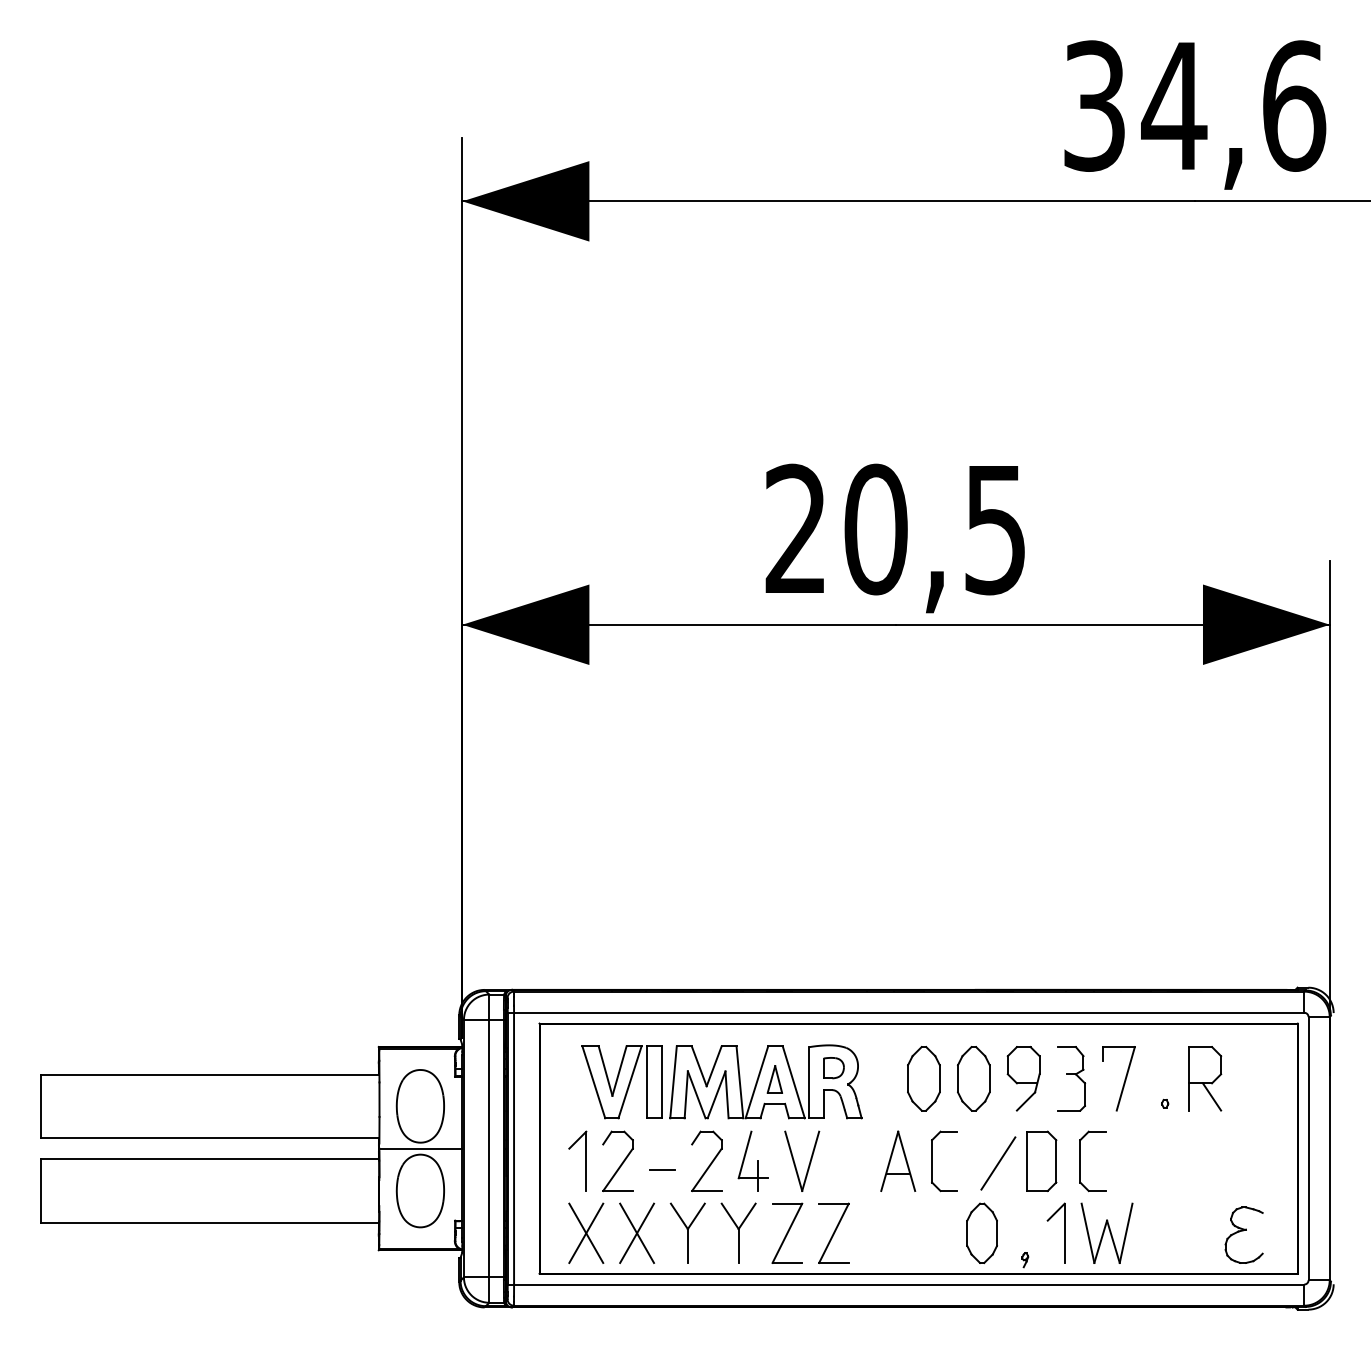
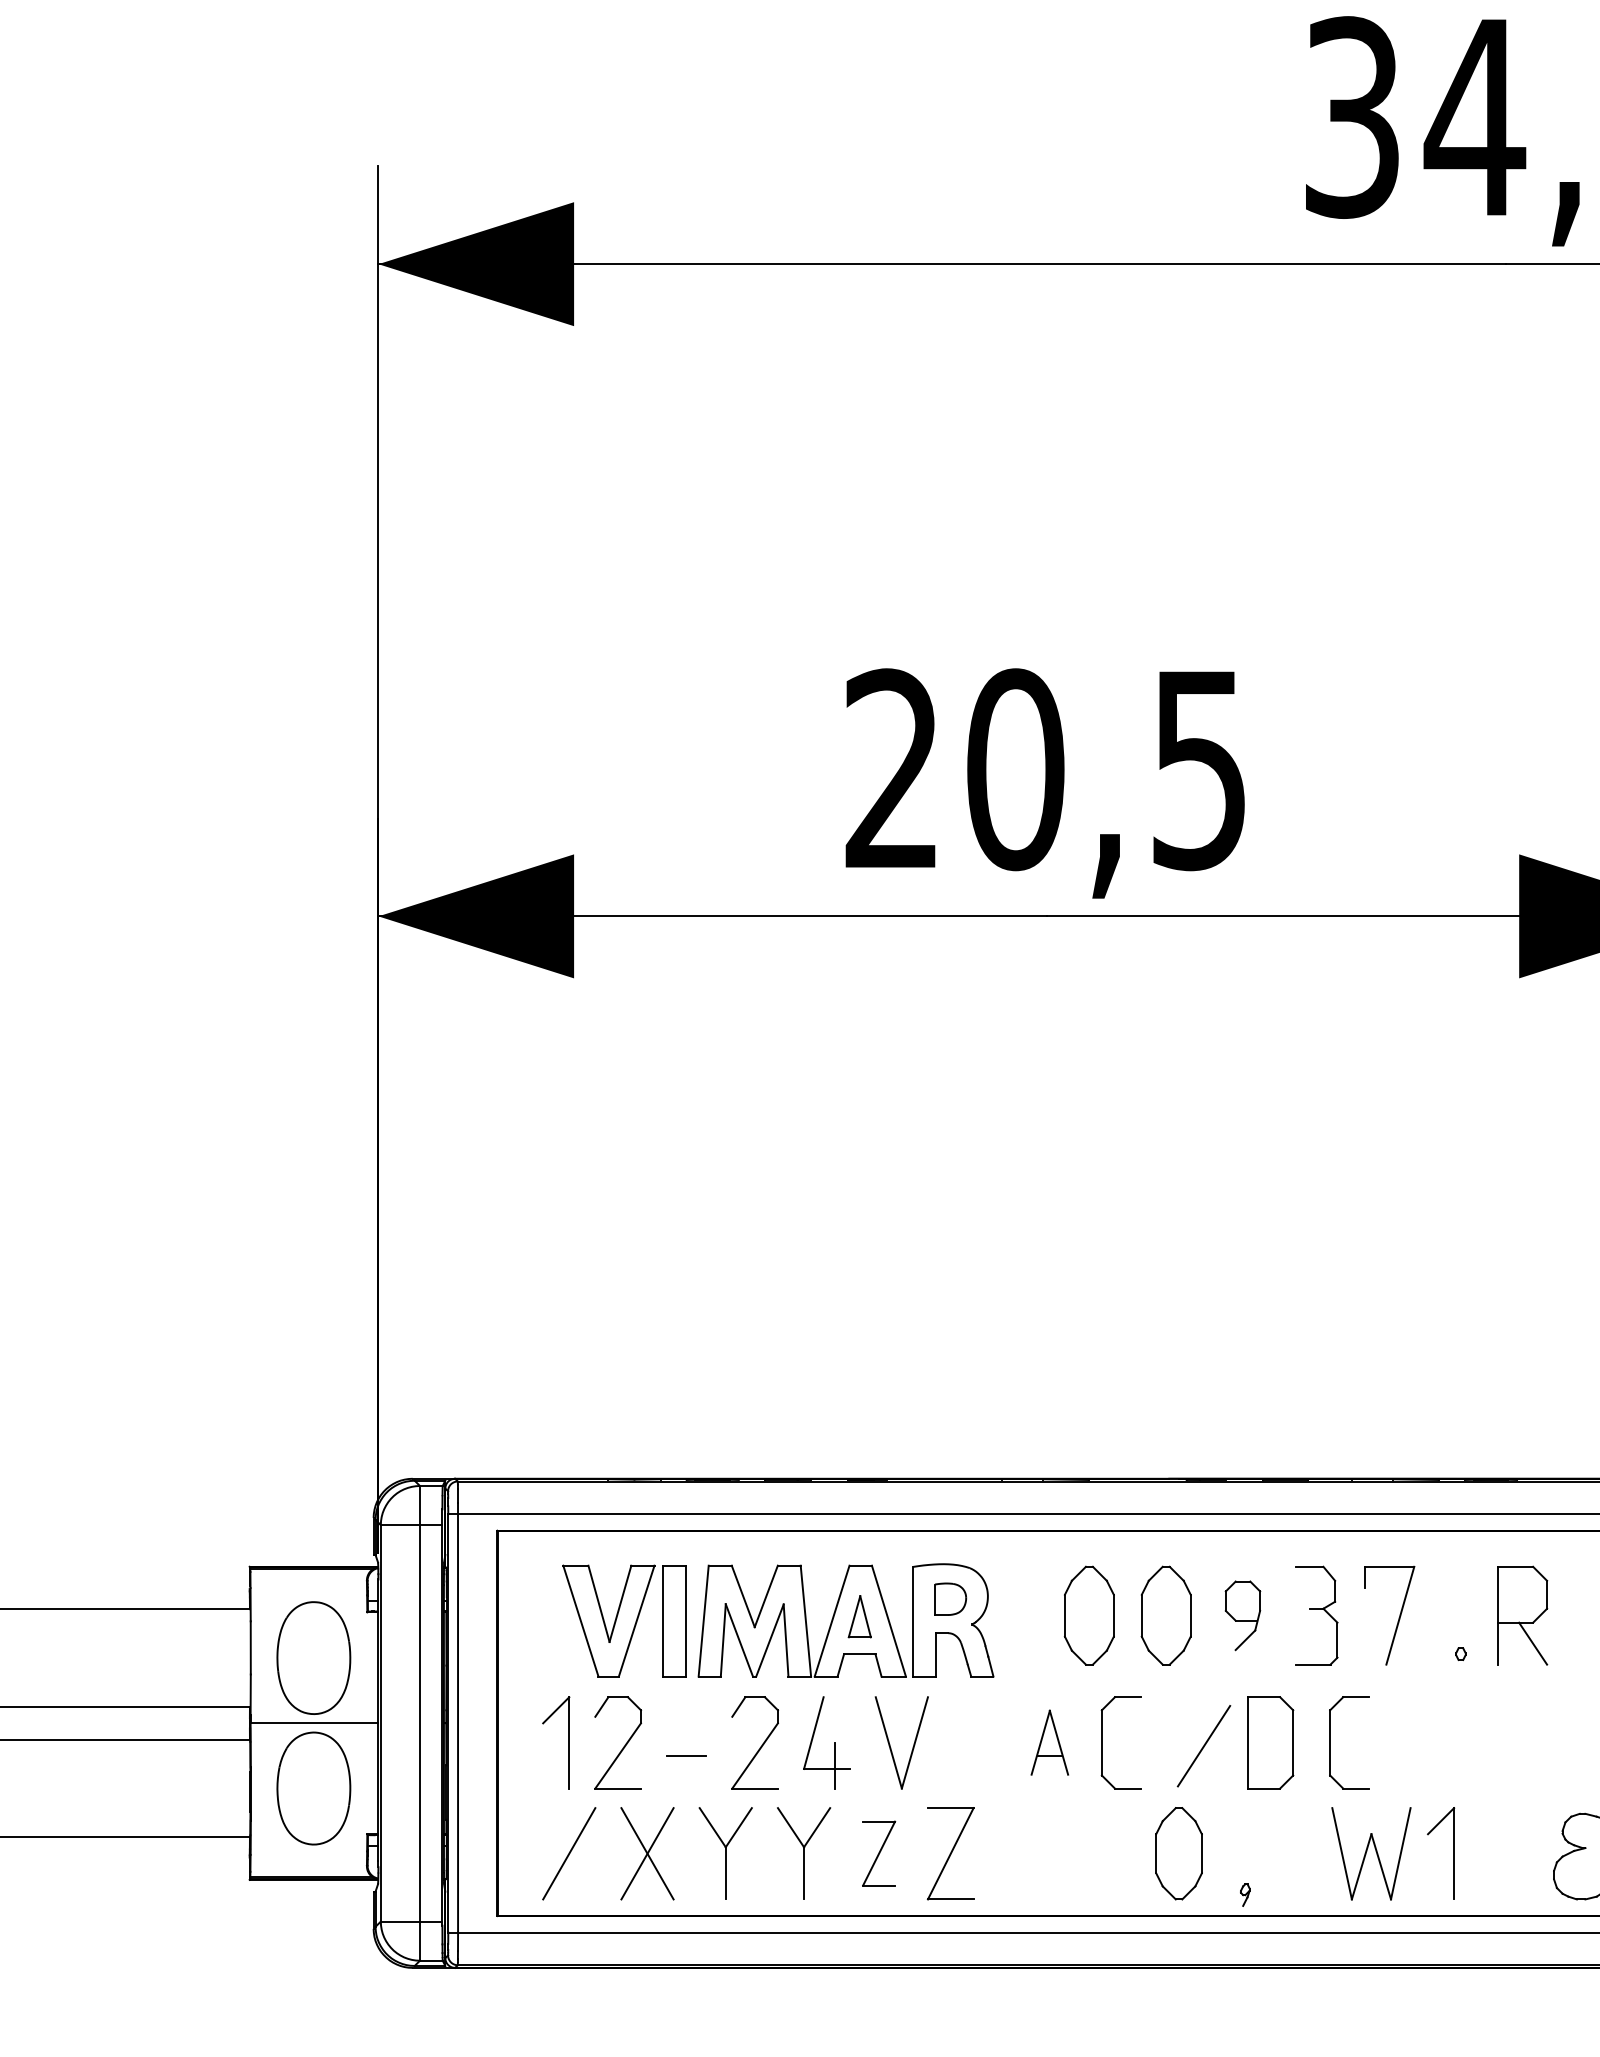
part: (1023, 1078) -> (1242, 1615), size x0.7
part: (898, 1160) -> (1050, 1741), size x0.7
line: (586, 1232) -> (569, 1852), removed
part: (787, 1232) -> (879, 1852), size x0.7
part: (1064, 1232) -> (1453, 1852), moved

